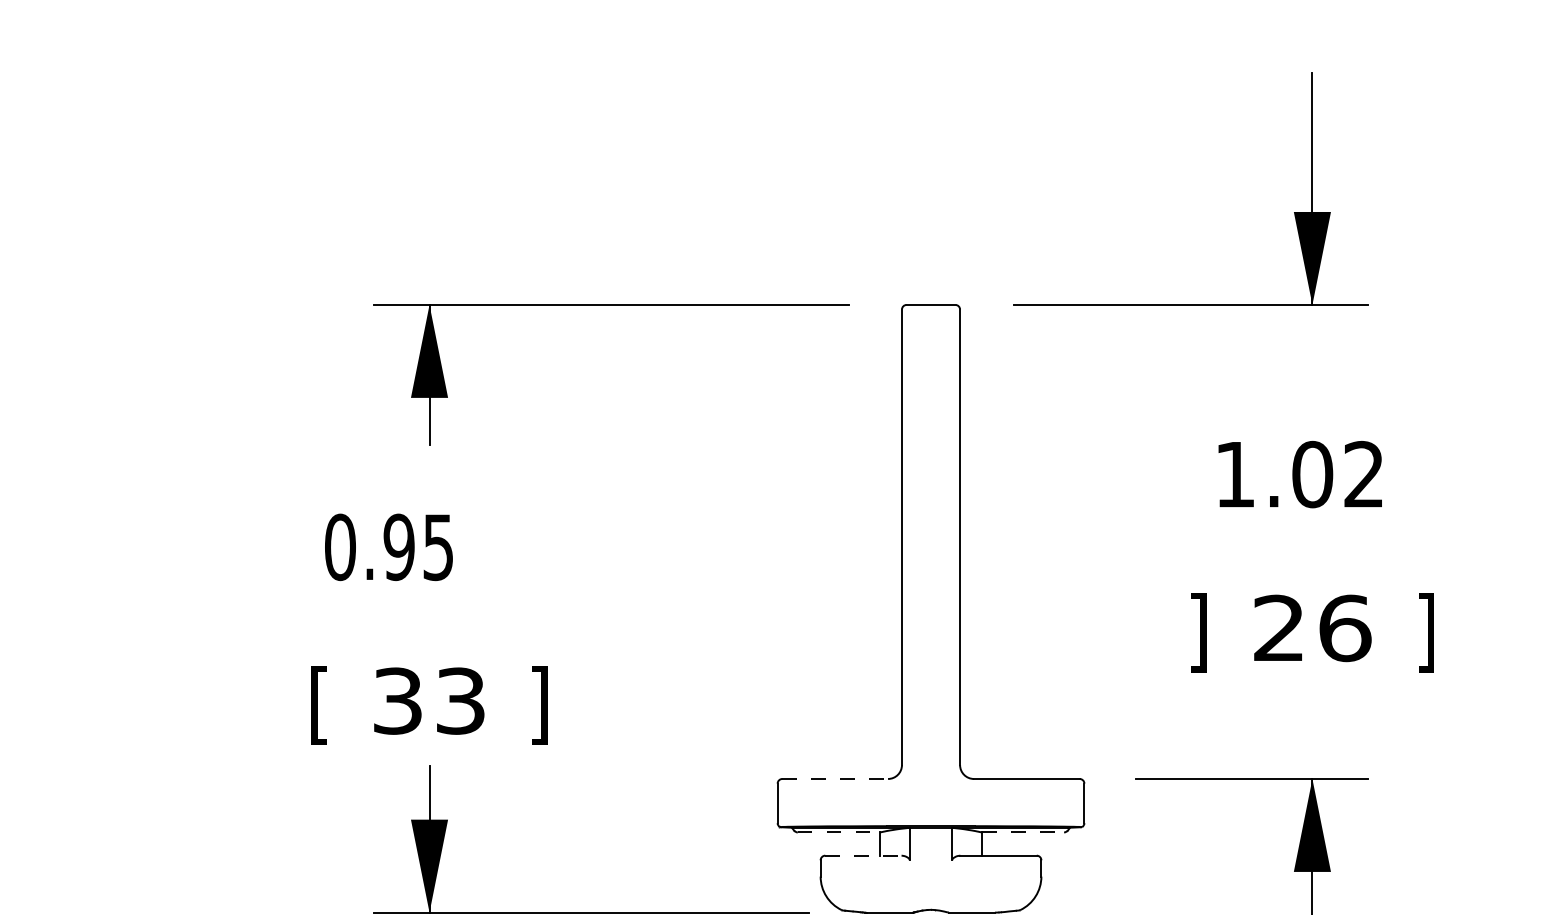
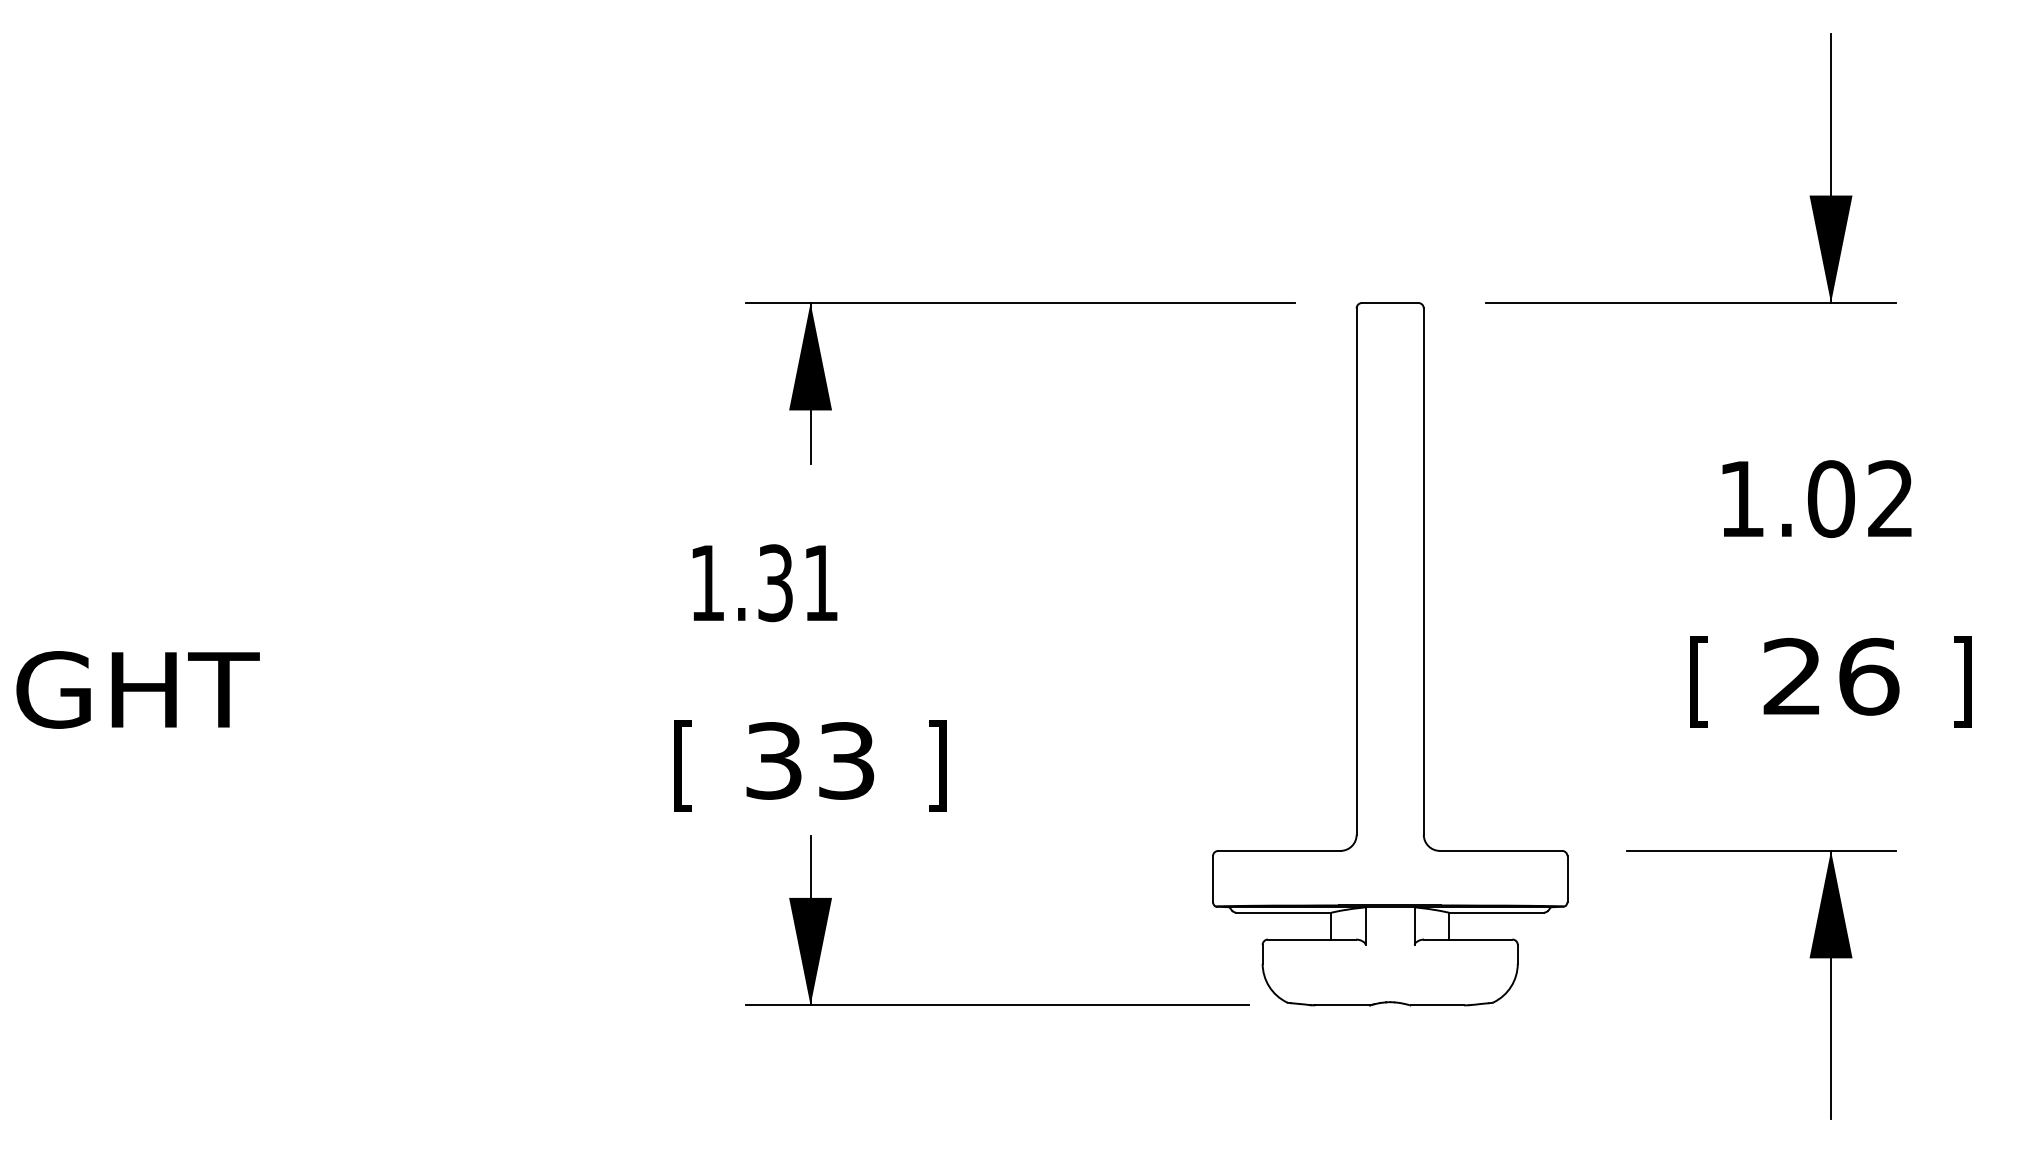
text: (388, 547) -> (763, 583), 0.95 -> 1.31
text: (1198, 632) -> (1699, 681), ] -> [
line: (835, 778) -> (1279, 850), dashed -> solid
line: (839, 832) -> (1284, 912), dashed -> solid
line: (1023, 832) -> (1497, 912), dashed -> solid
line: (863, 855) -> (1312, 939), dashed -> solid

